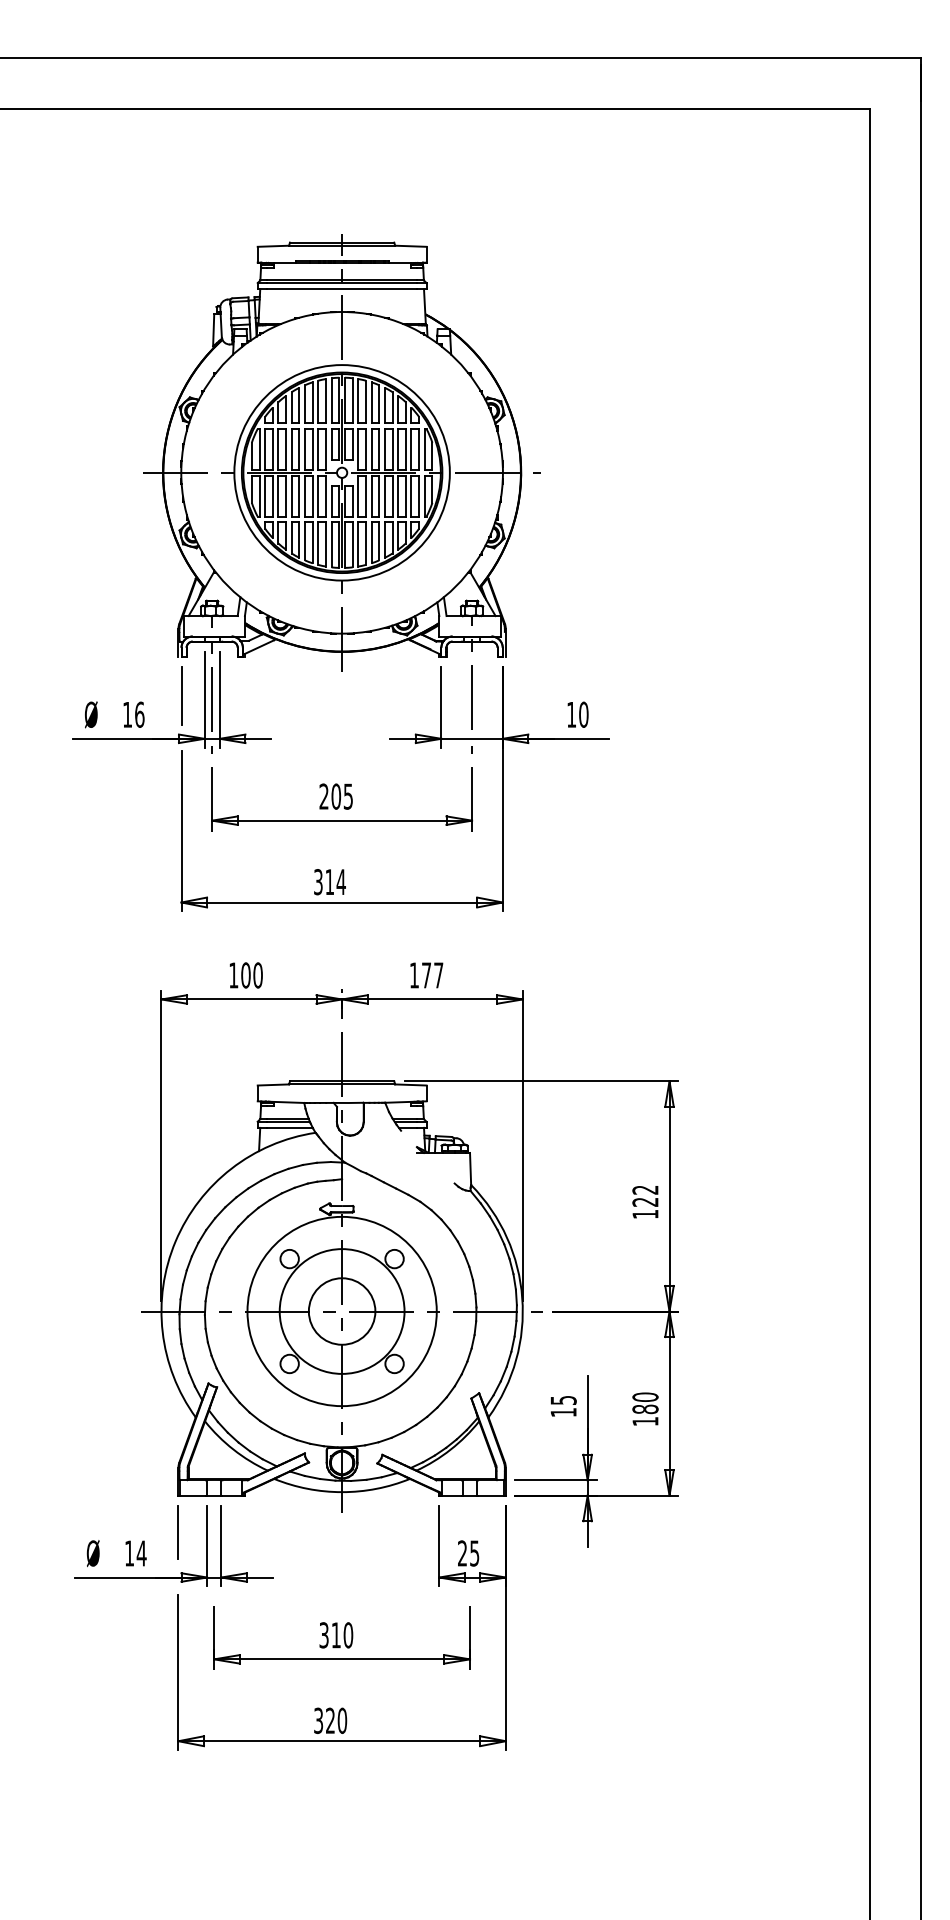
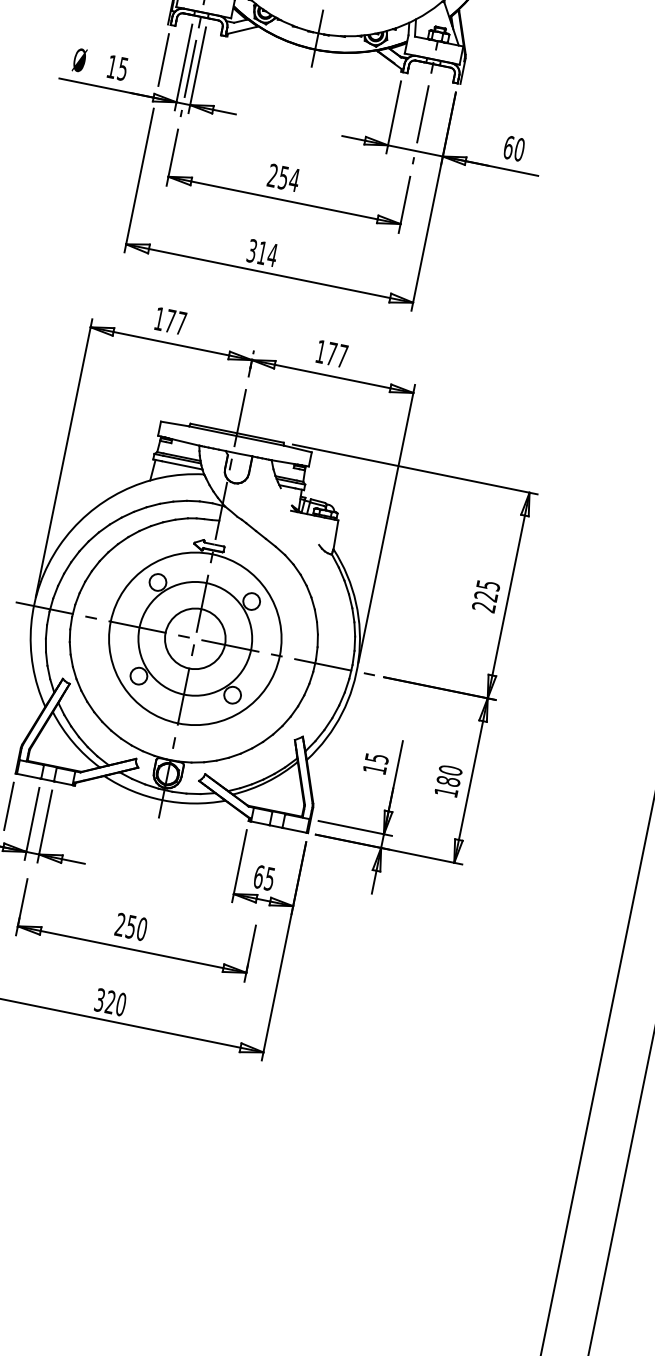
text: (139, 714) -> (122, 68), 16 -> 15
text: (571, 714) -> (508, 147), 10 -> 60
text: (342, 796) -> (289, 178), 205 -> 254
text: (251, 975) -> (175, 322), 100 -> 177
text: (645, 1201) -> (486, 595), 122 -> 225
text: (462, 1553) -> (258, 876), 25 -> 65
text: (329, 1635) -> (125, 925), 310 -> 250

